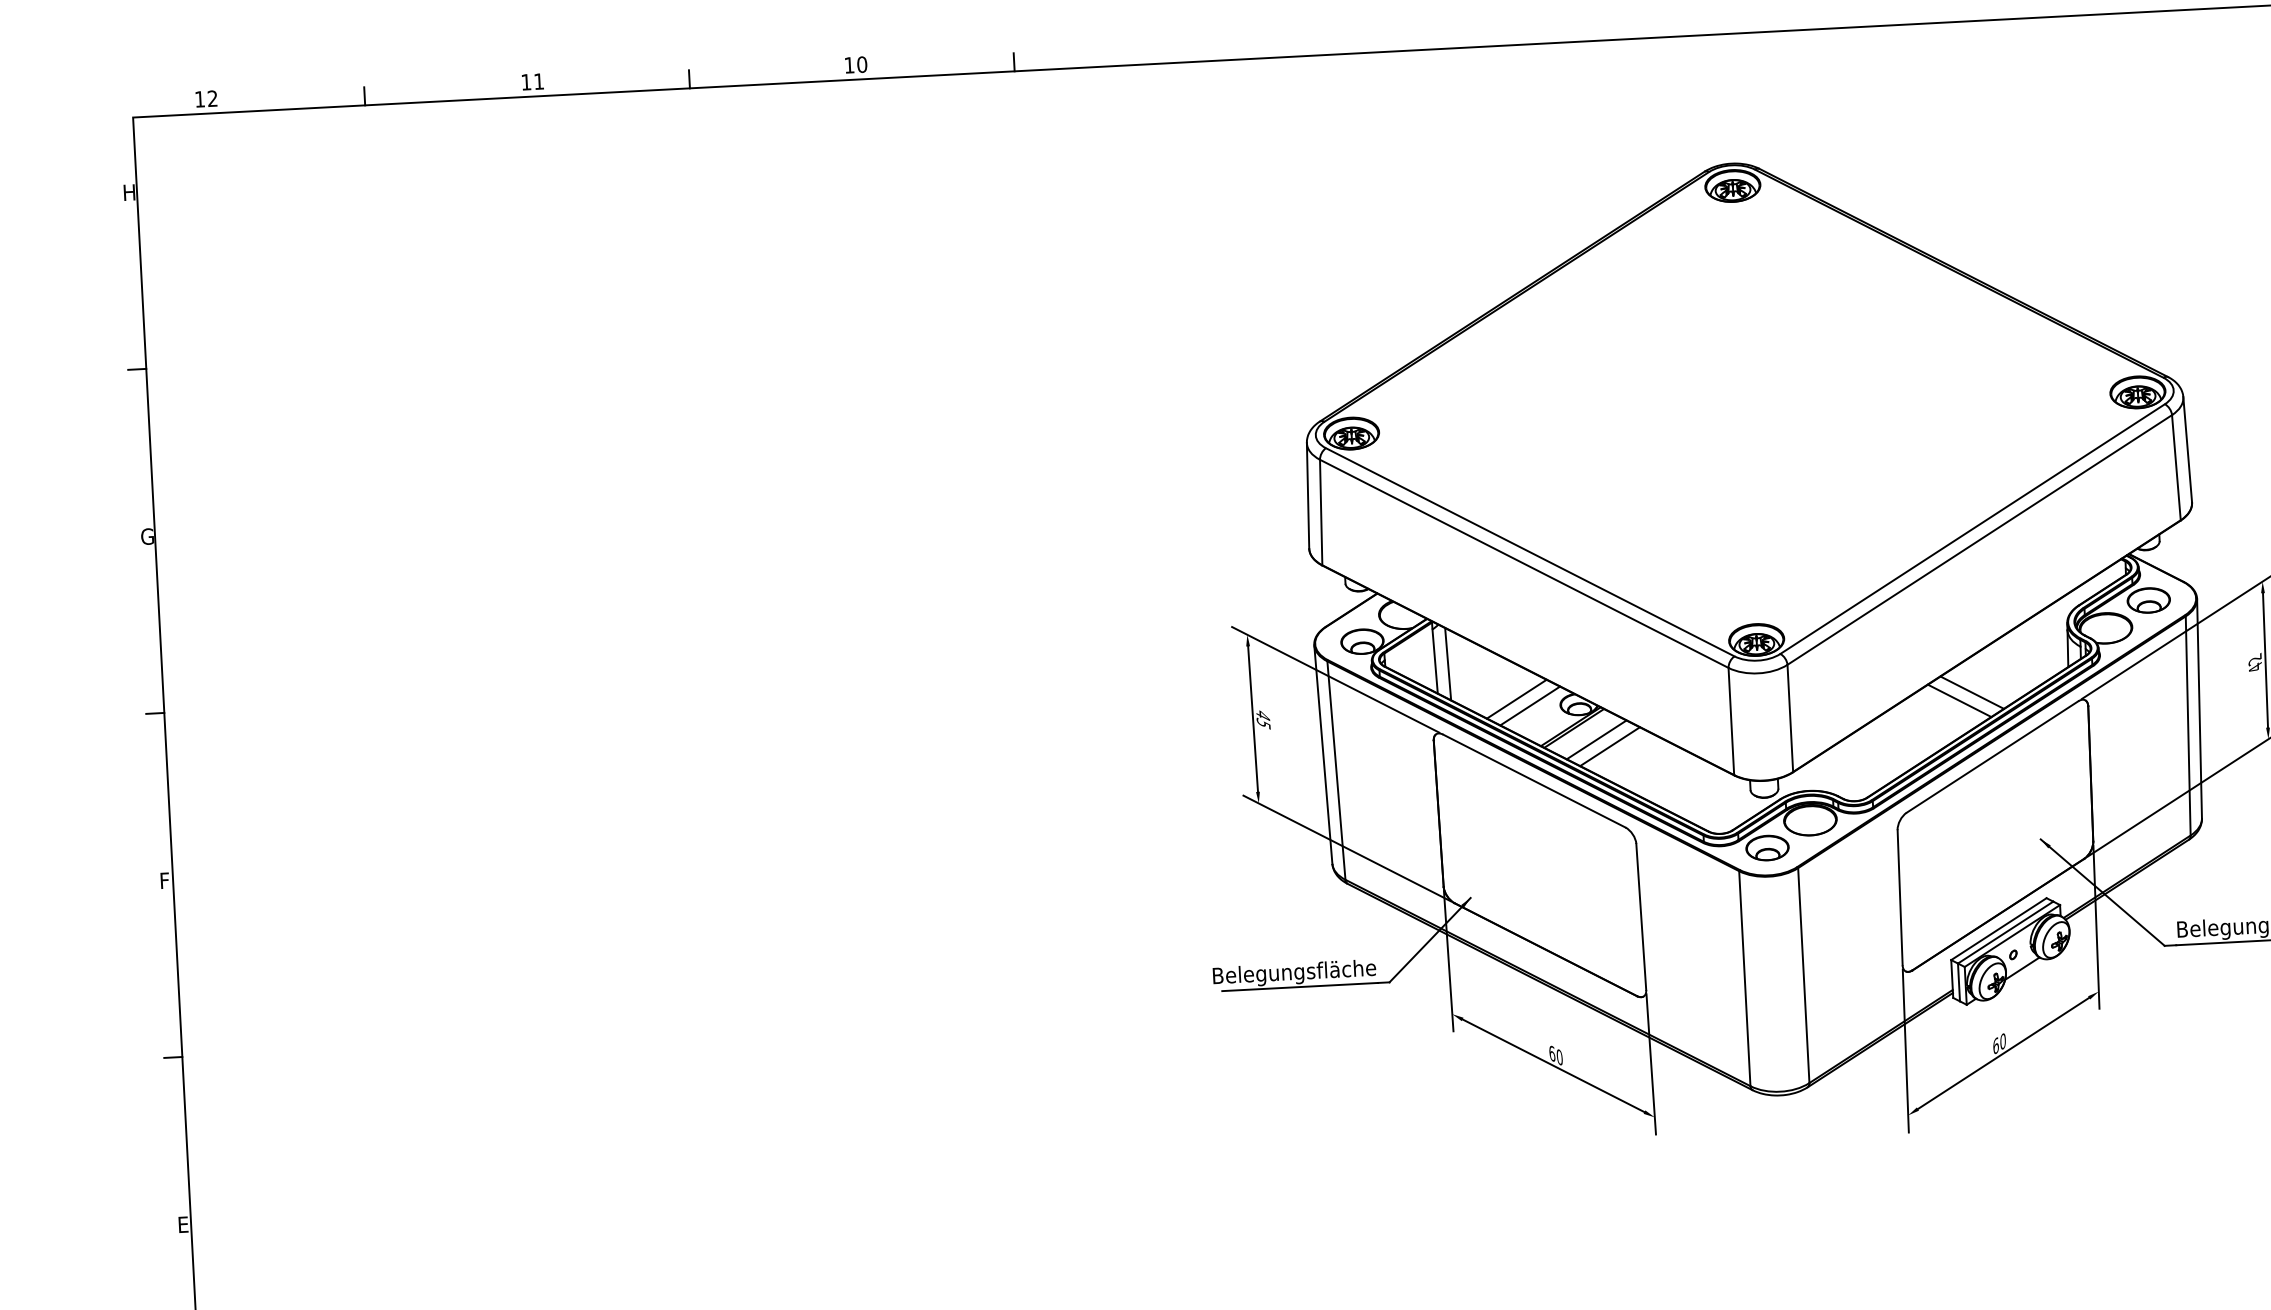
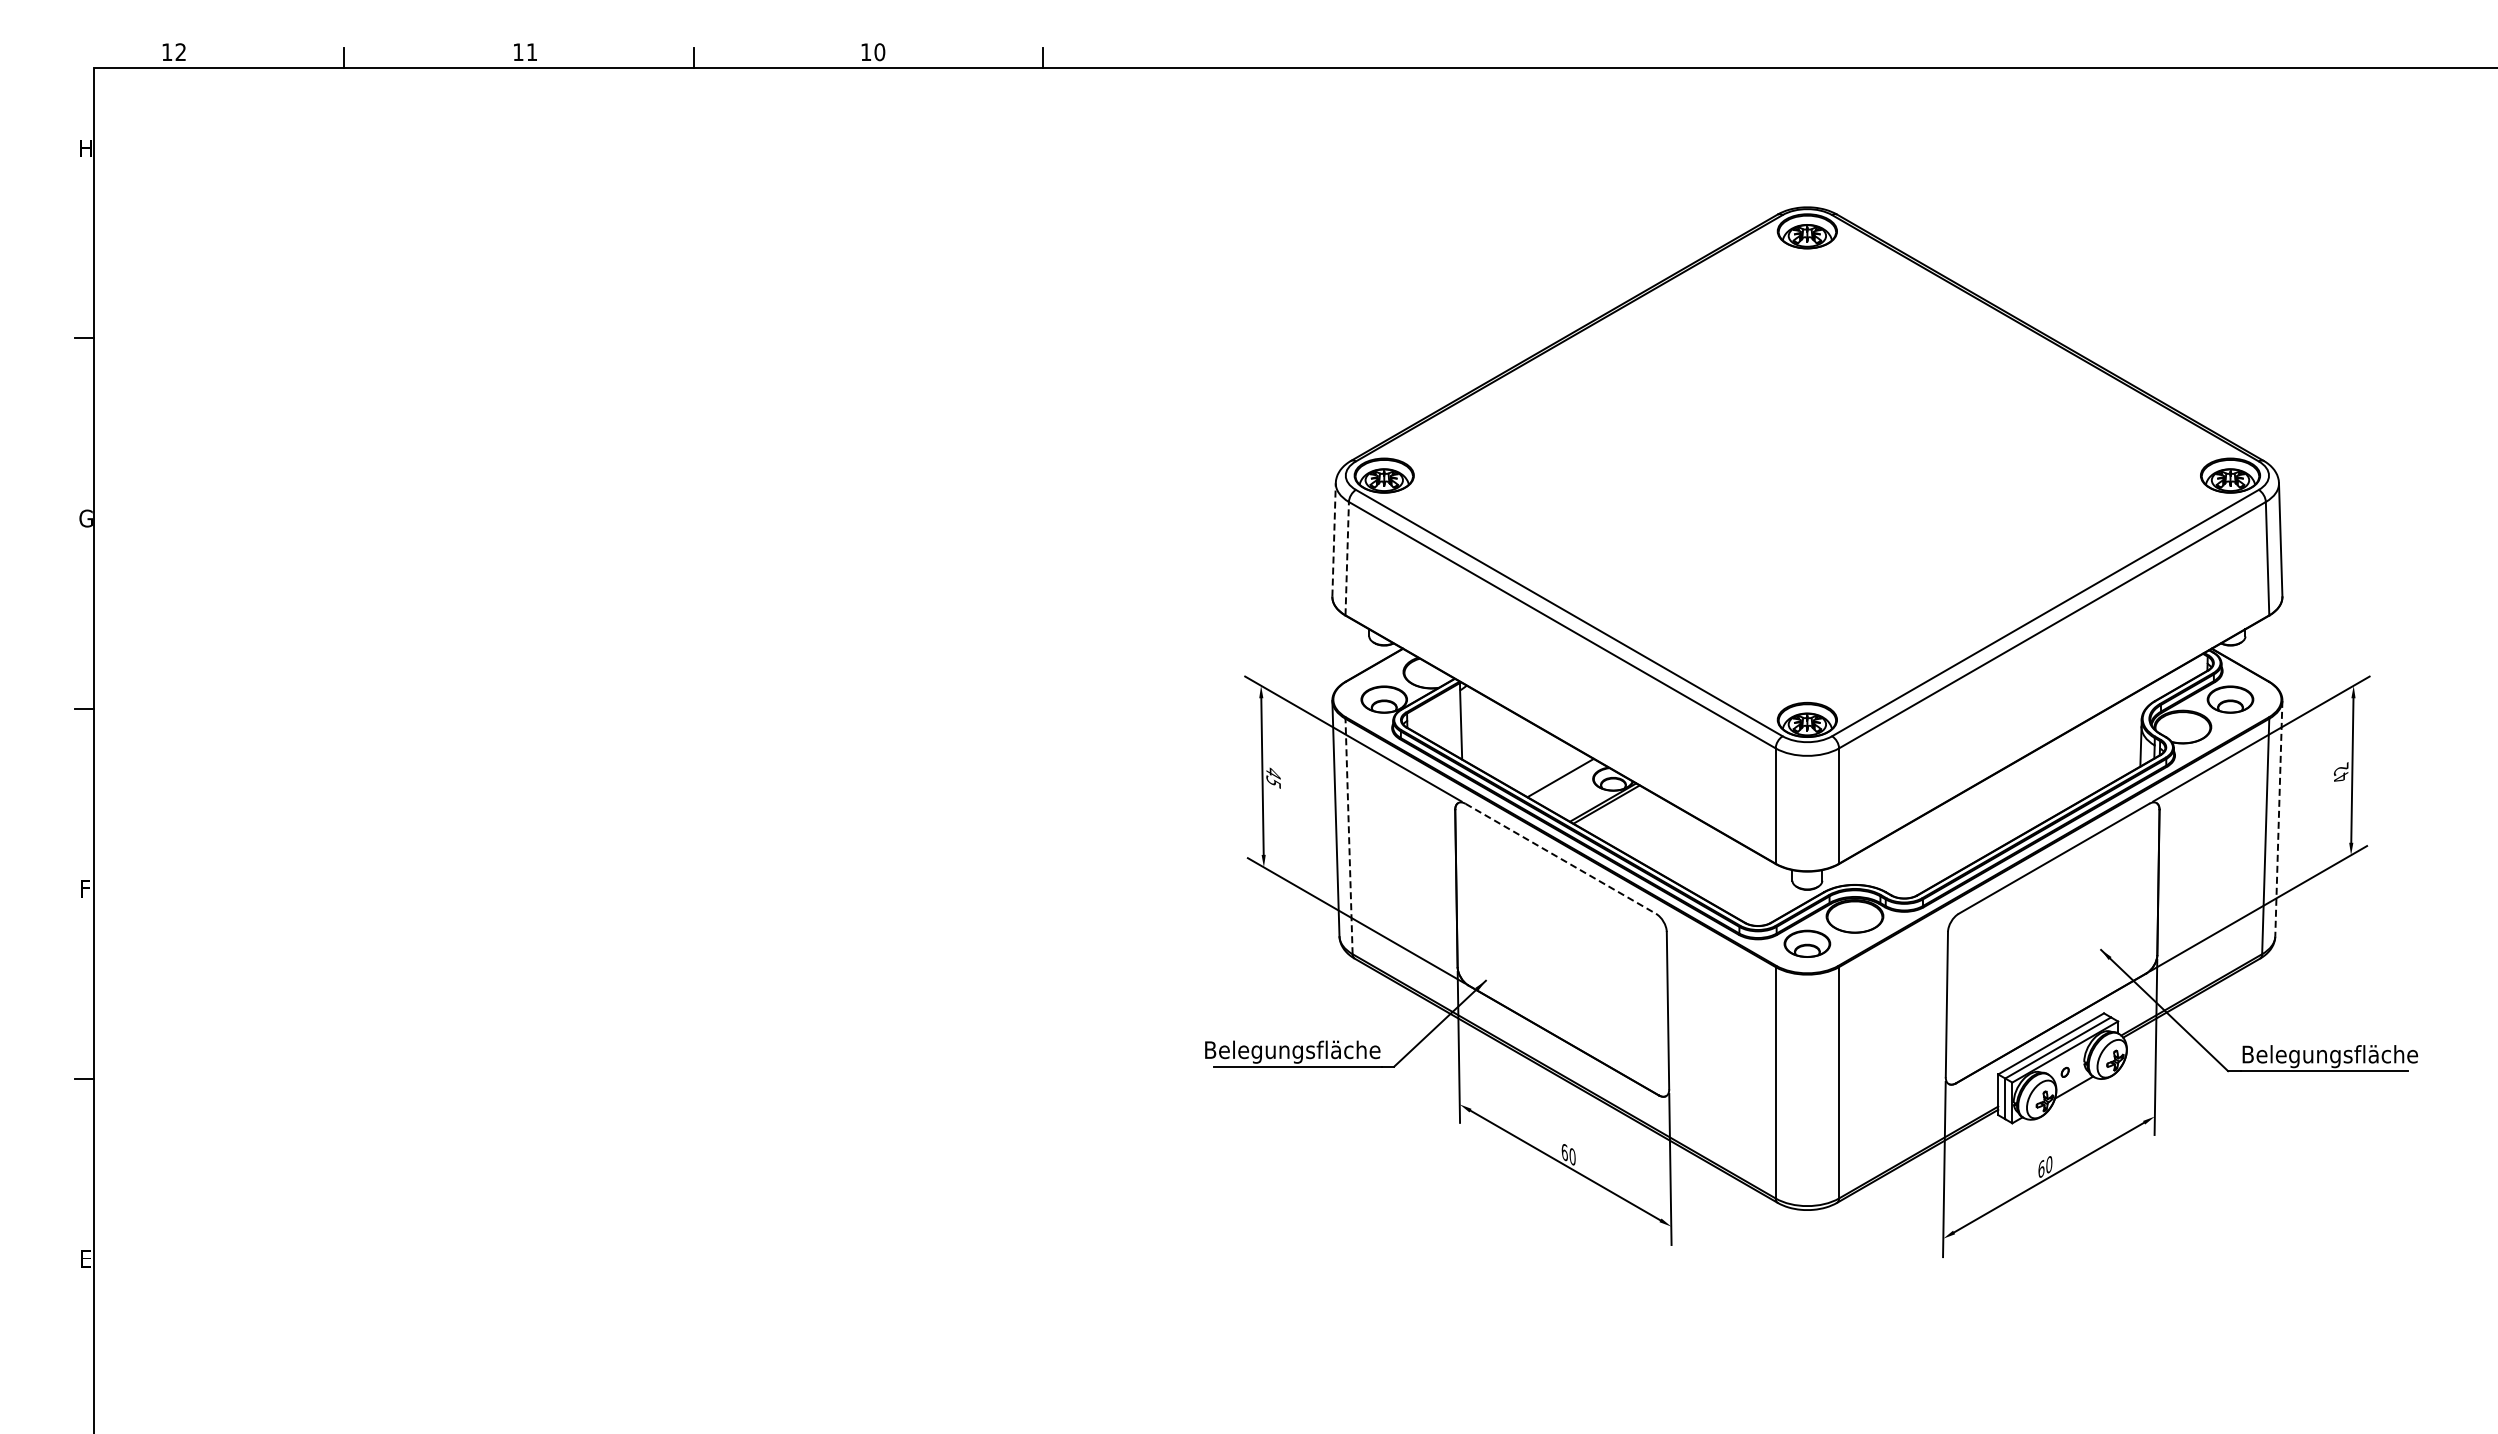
line: (1308, 495) -> (1334, 539), solid -> dashed
line: (1321, 512) -> (1347, 558), solid -> dashed
line: (1447, 664) -> (1474, 728), removed
line: (1971, 692) -> (2035, 788), removed
line: (1516, 698) -> (1546, 769), removed
line: (1959, 700) -> (2021, 796), removed
line: (2199, 708) -> (2278, 818), solid -> dashed
line: (1597, 740) -> (1630, 818), removed
line: (1609, 746) -> (1643, 826), removed
line: (1336, 770) -> (1349, 836), solid -> dashed
line: (1533, 780) -> (1560, 858), solid -> dashed

